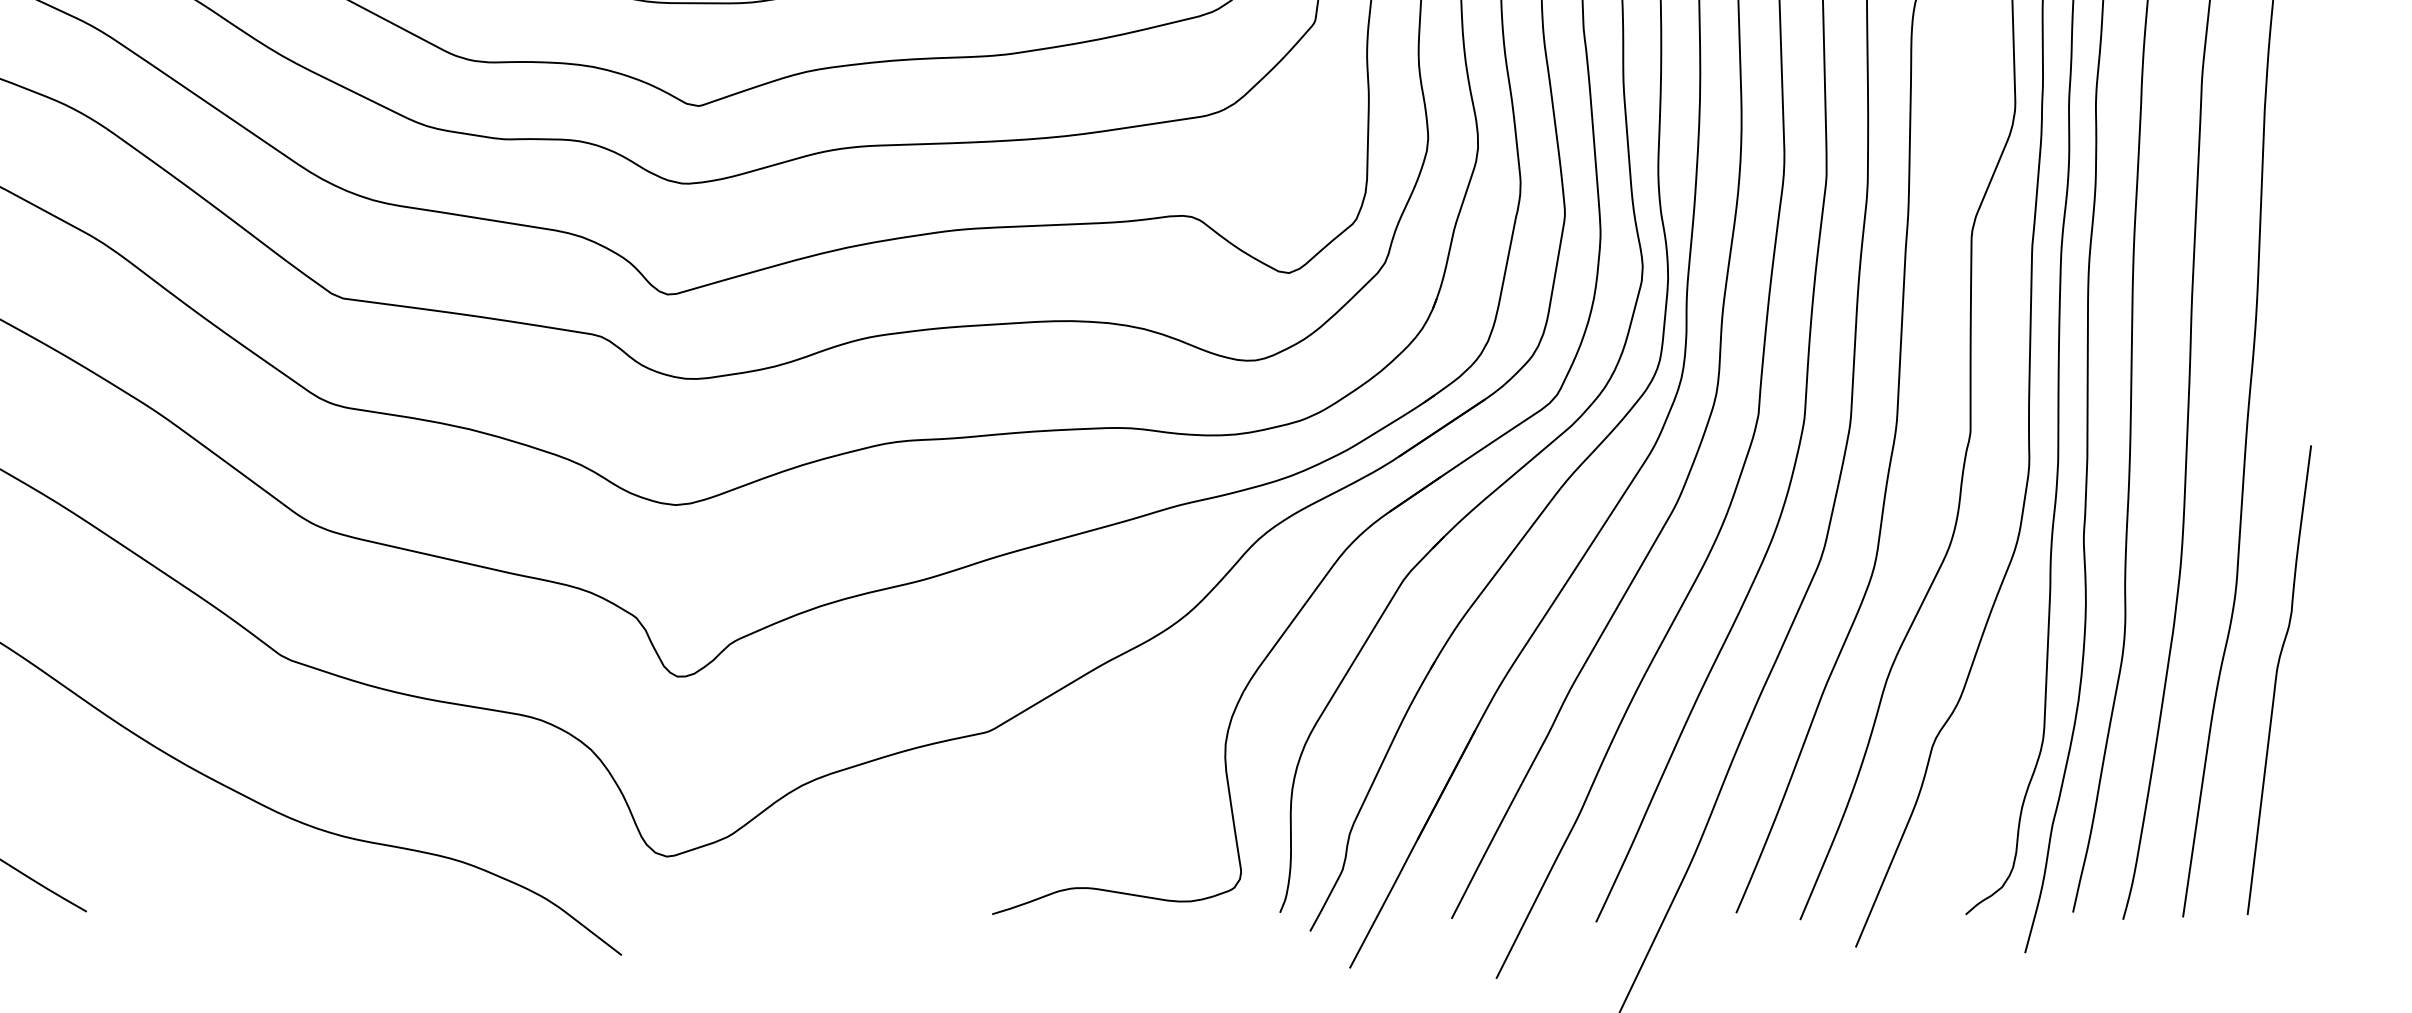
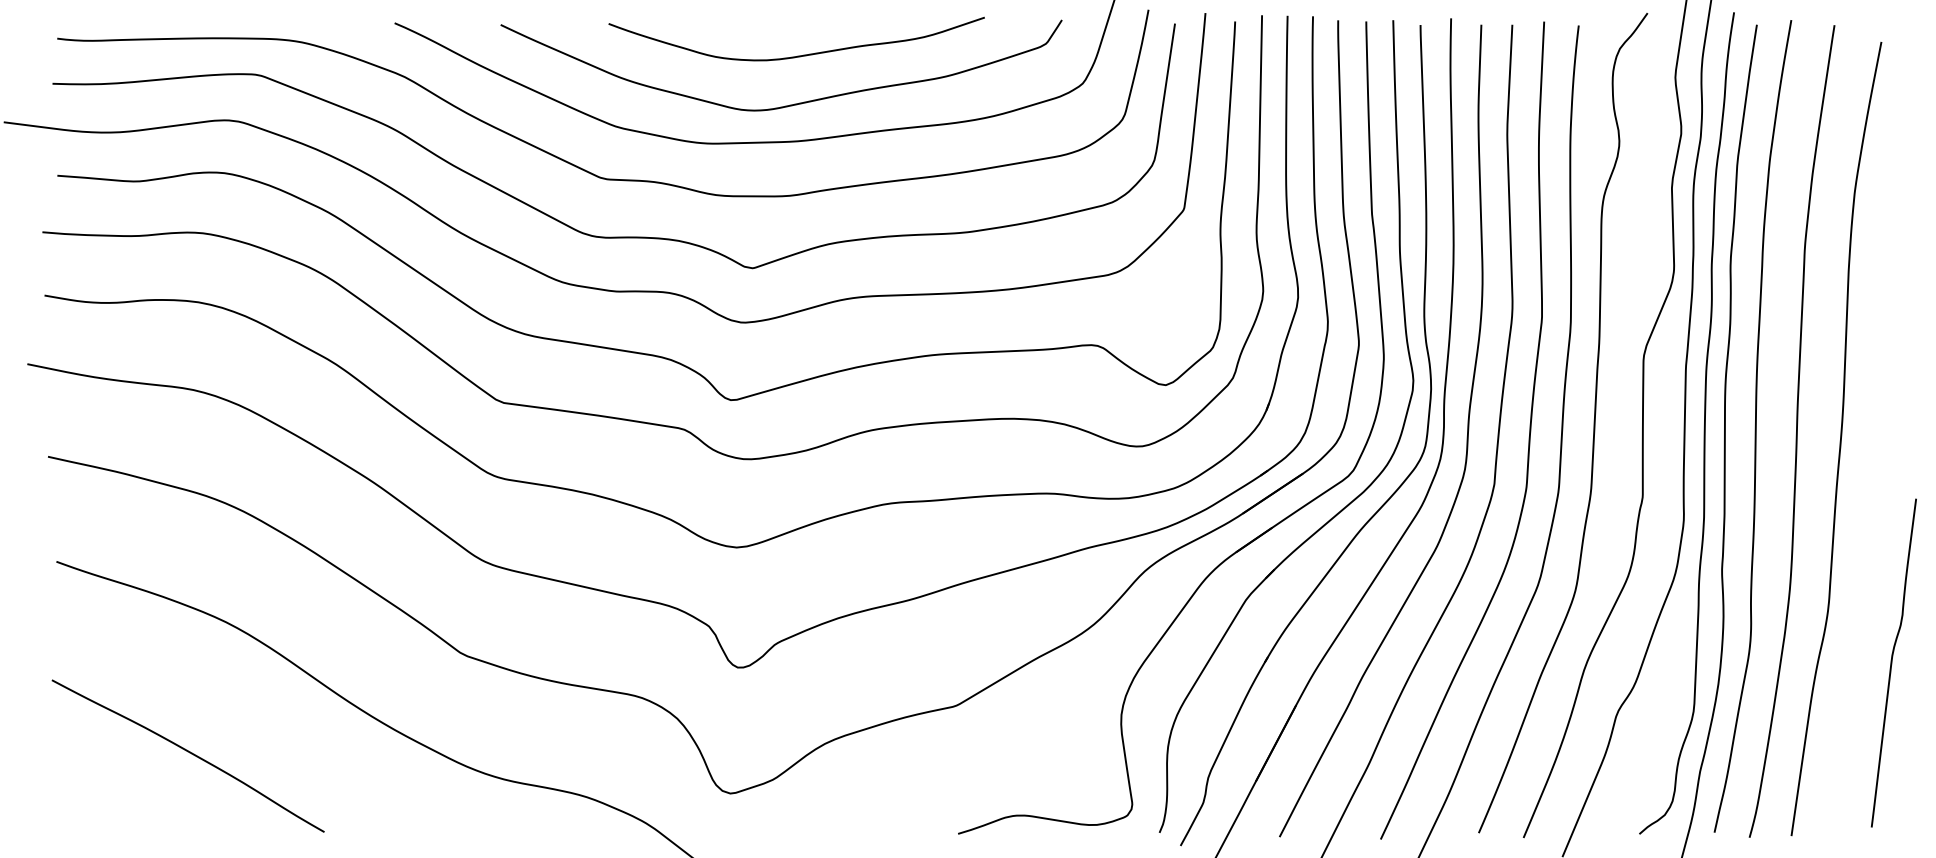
curve: (2277, 679) -> (1892, 662), moved

